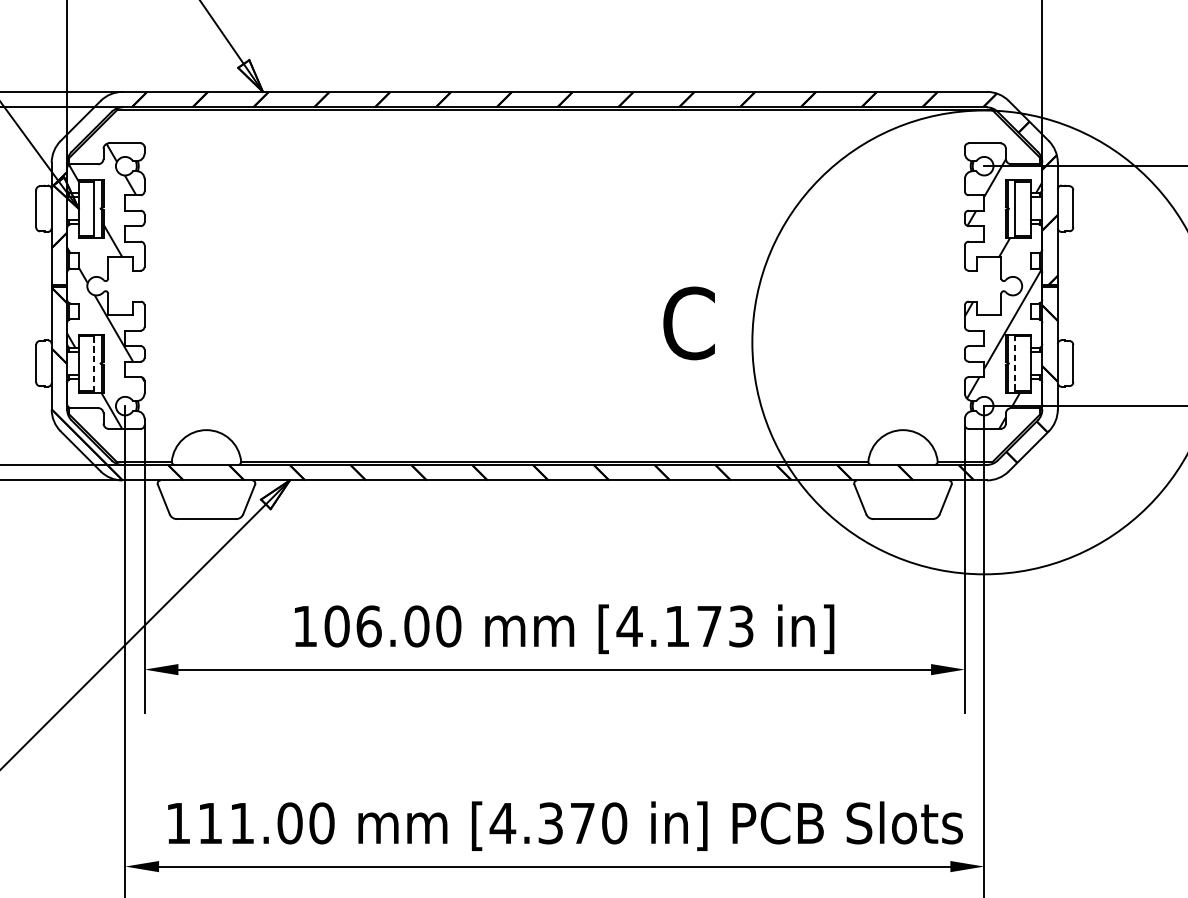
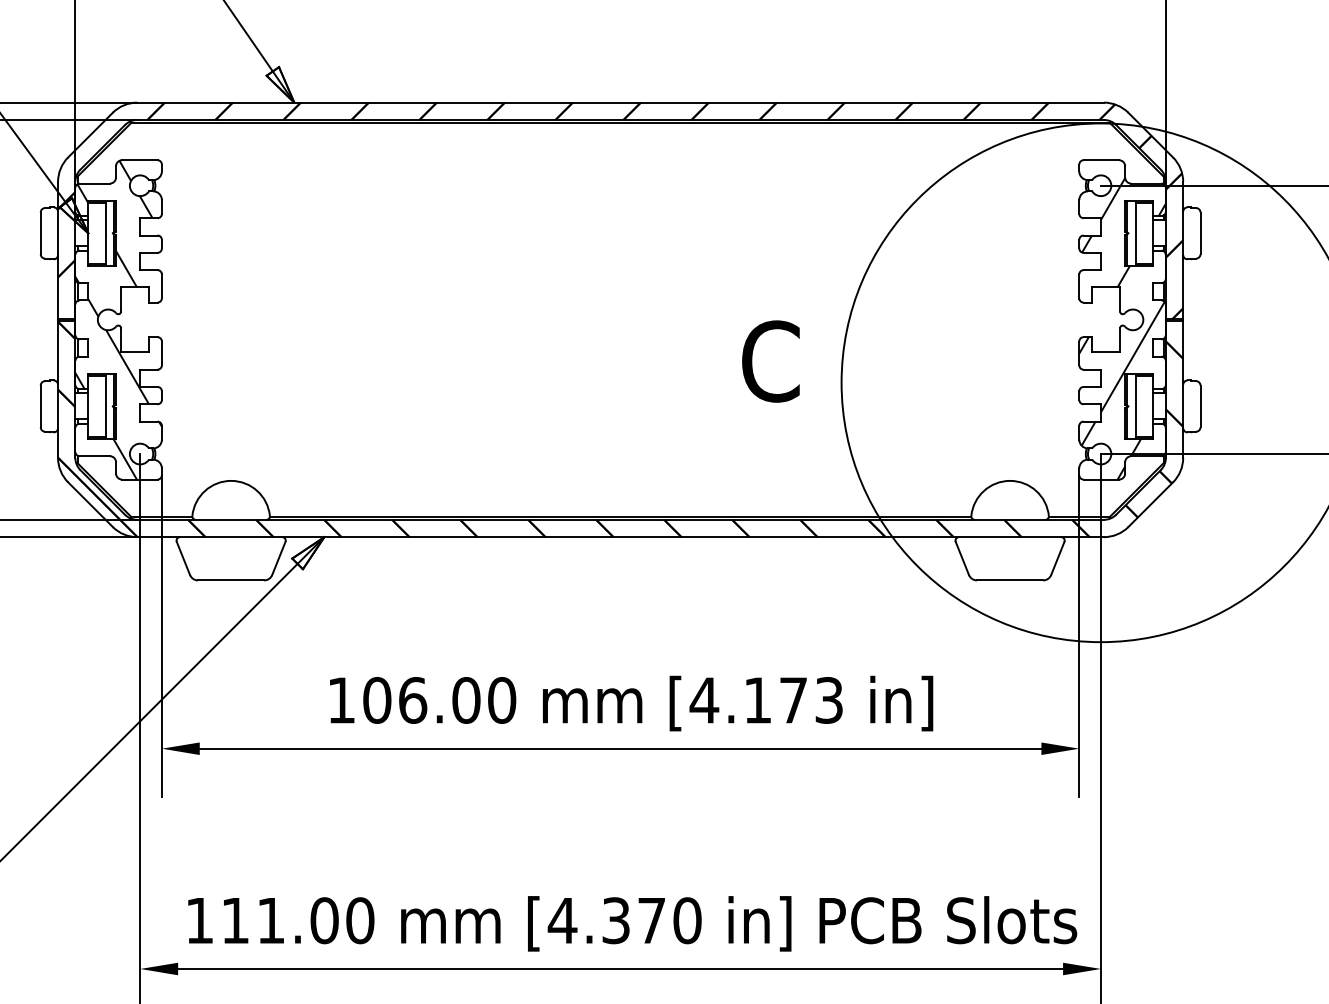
line: (1015, 362) -> (1135, 405), dashed -> solid
line: (94, 363) -> (105, 406), dashed -> solid

